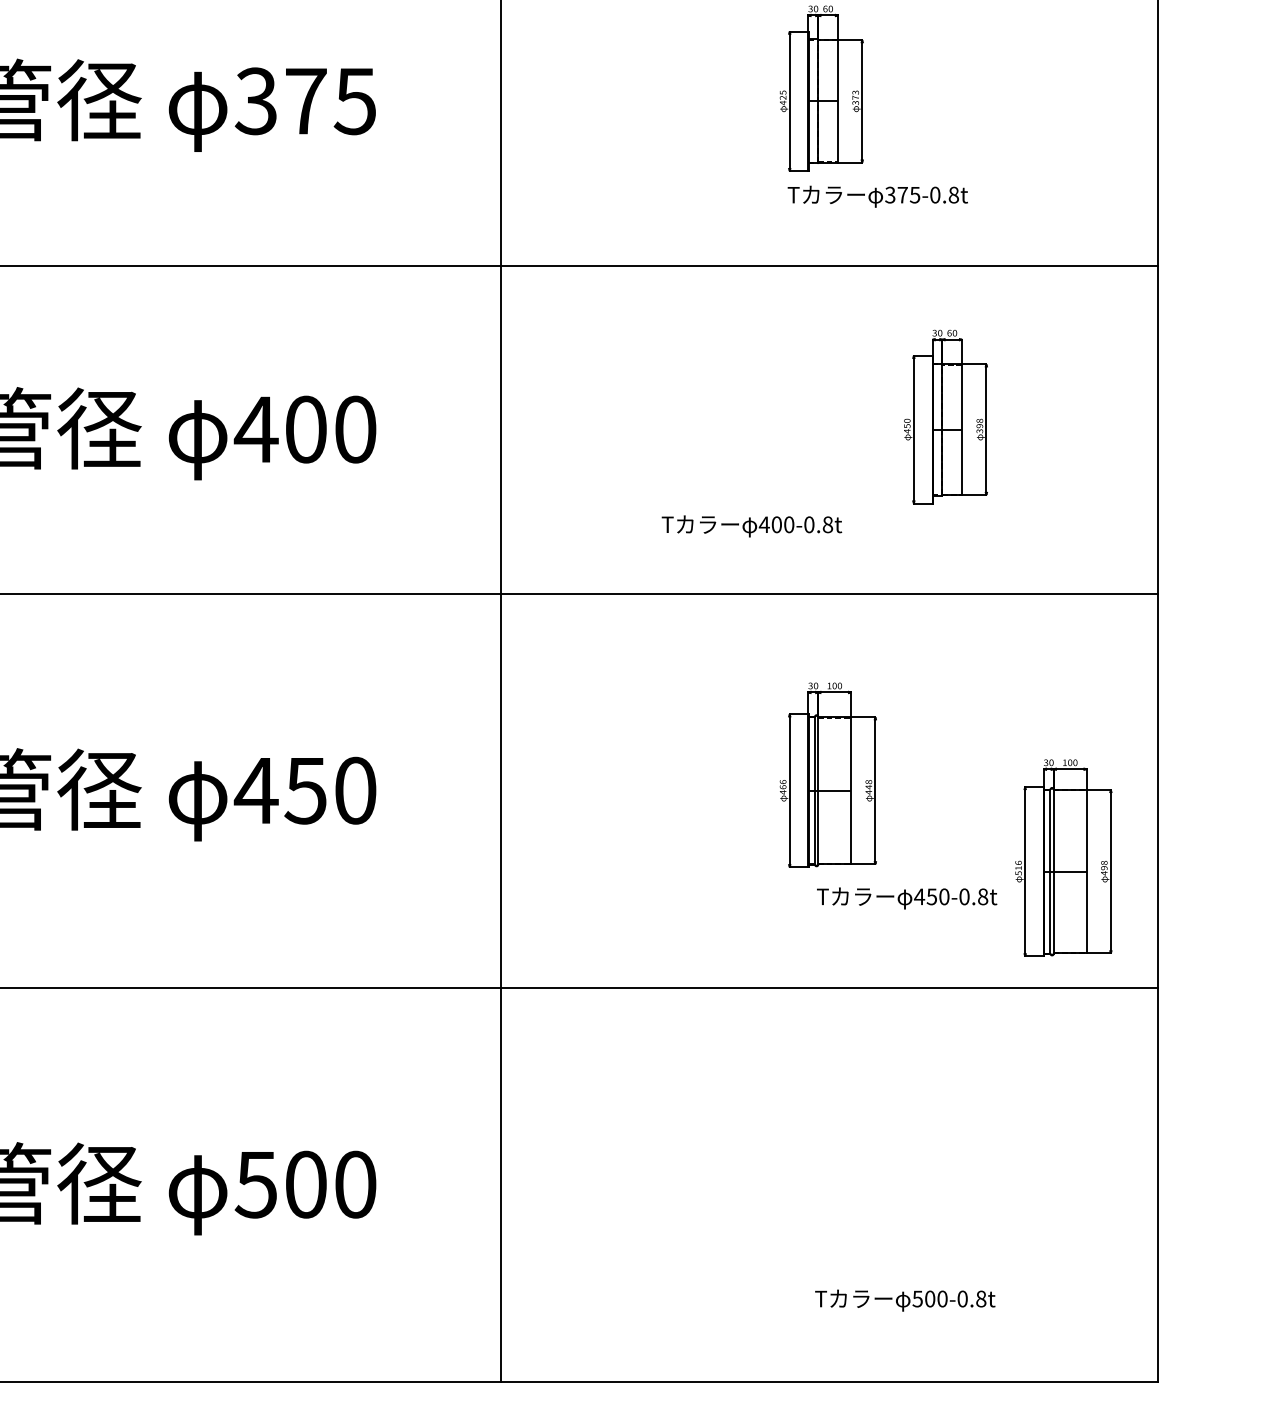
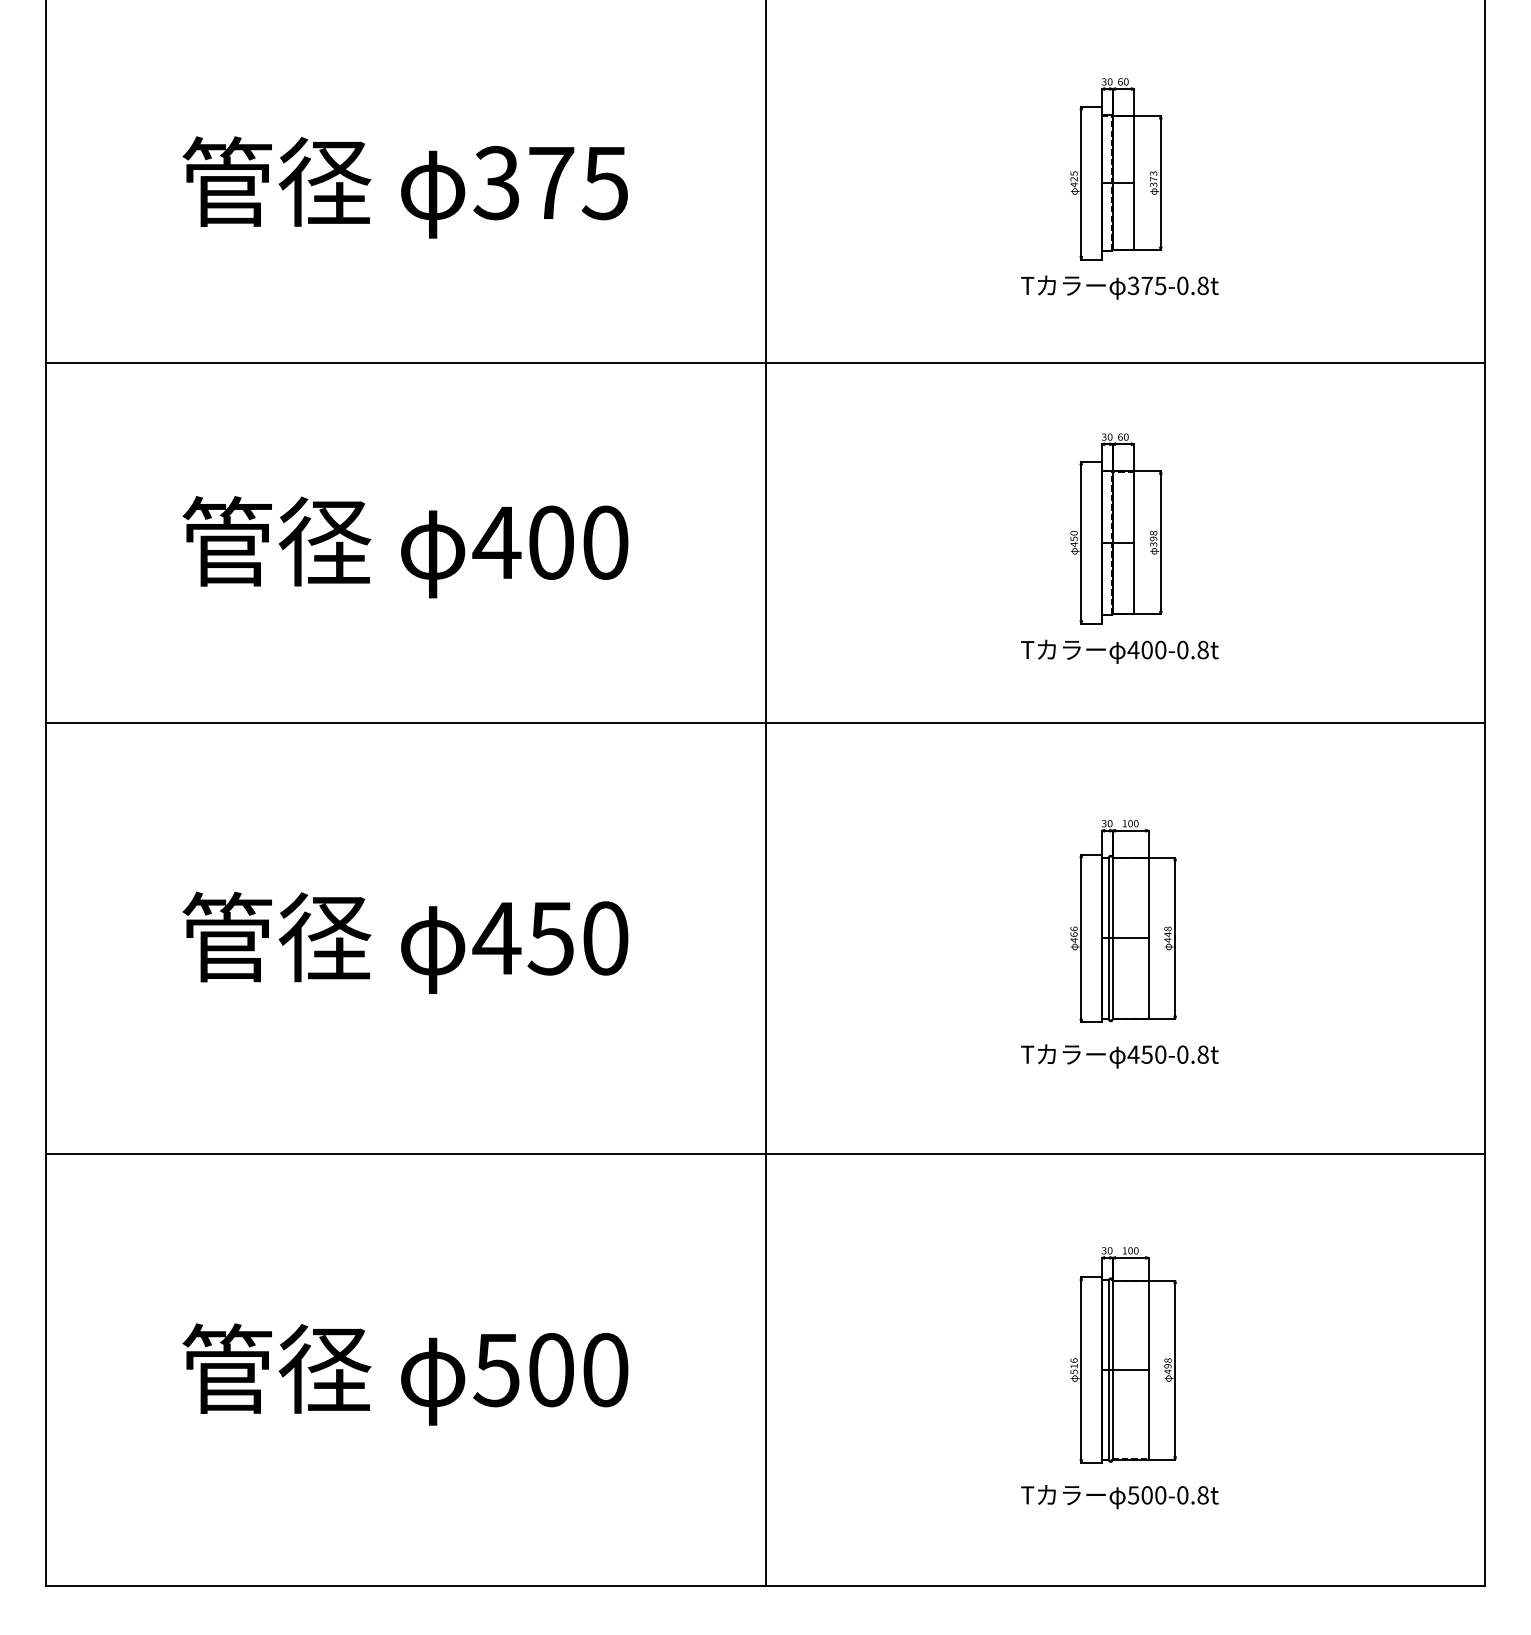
text: (877, 196) -> (1119, 287), moved
part: (945, 416) -> (1116, 528), moved
text: (751, 526) -> (1119, 651), moved
part: (1063, 858) -> (1123, 1355), moved
text: (906, 898) -> (1119, 1056), moved
text: (904, 1301) -> (1119, 1497), moved

